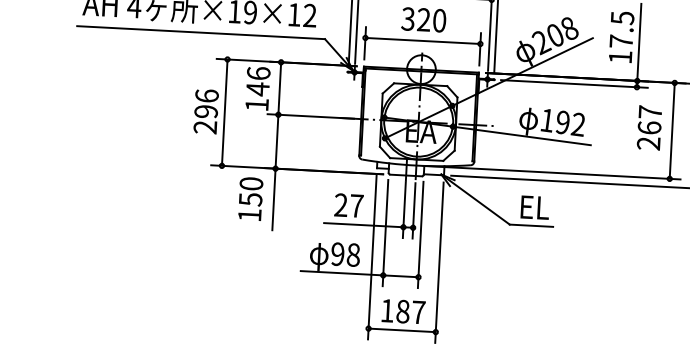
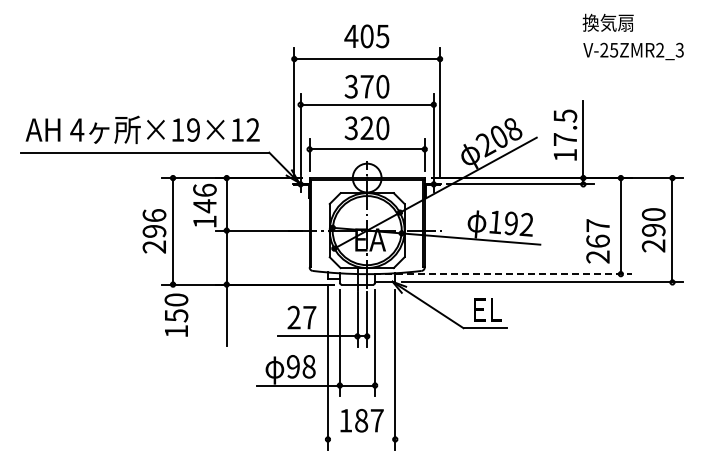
text: (648, 128) -> (597, 241), moved
line: (552, 173) -> (503, 274), solid -> dashed
text: (250, 198) -> (176, 314), moved
line: (402, 330) -> (361, 439), removed

